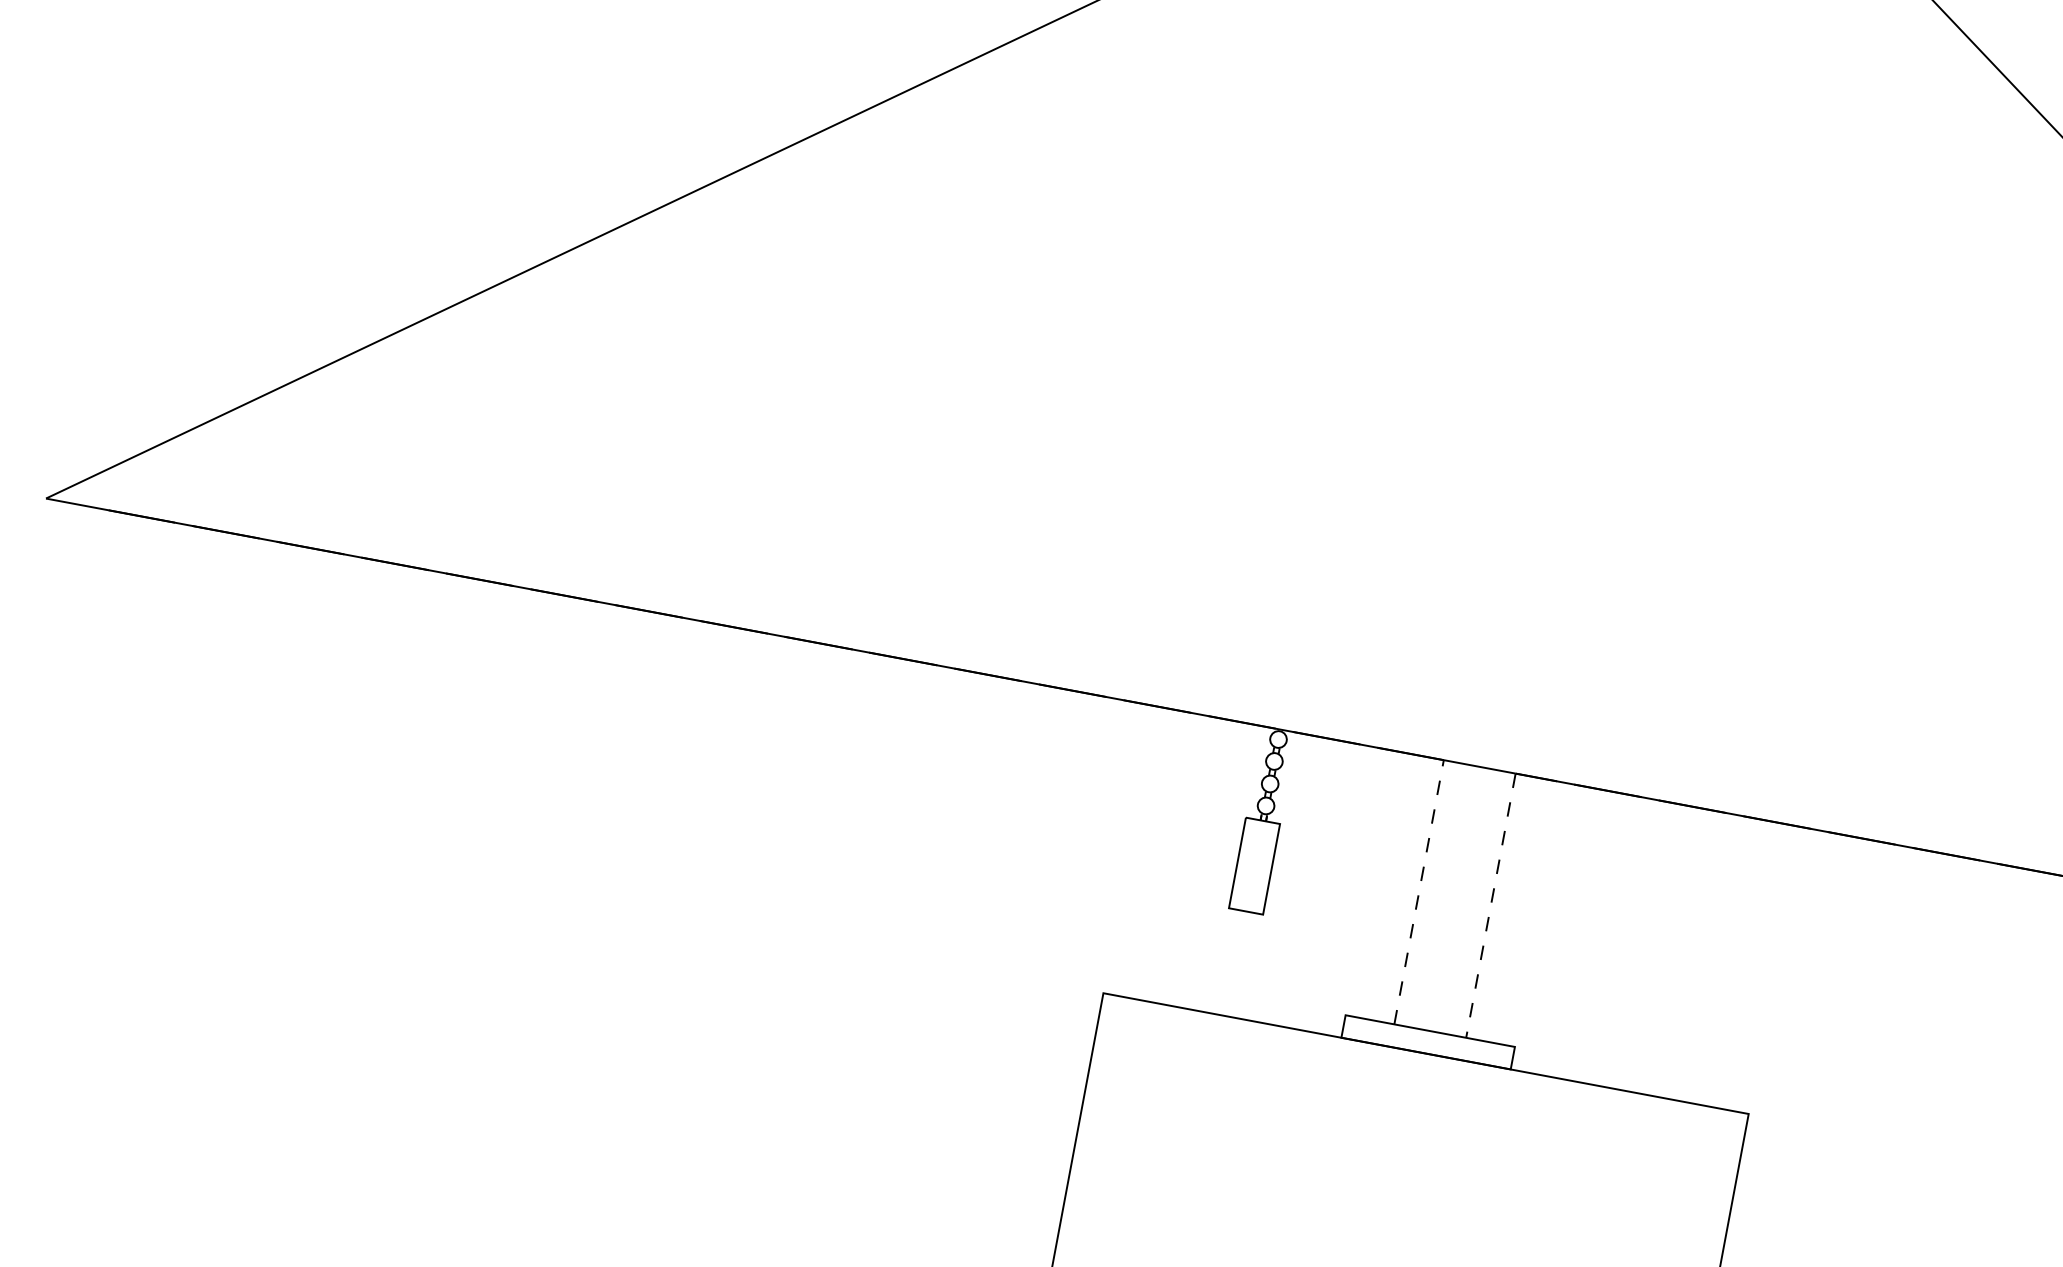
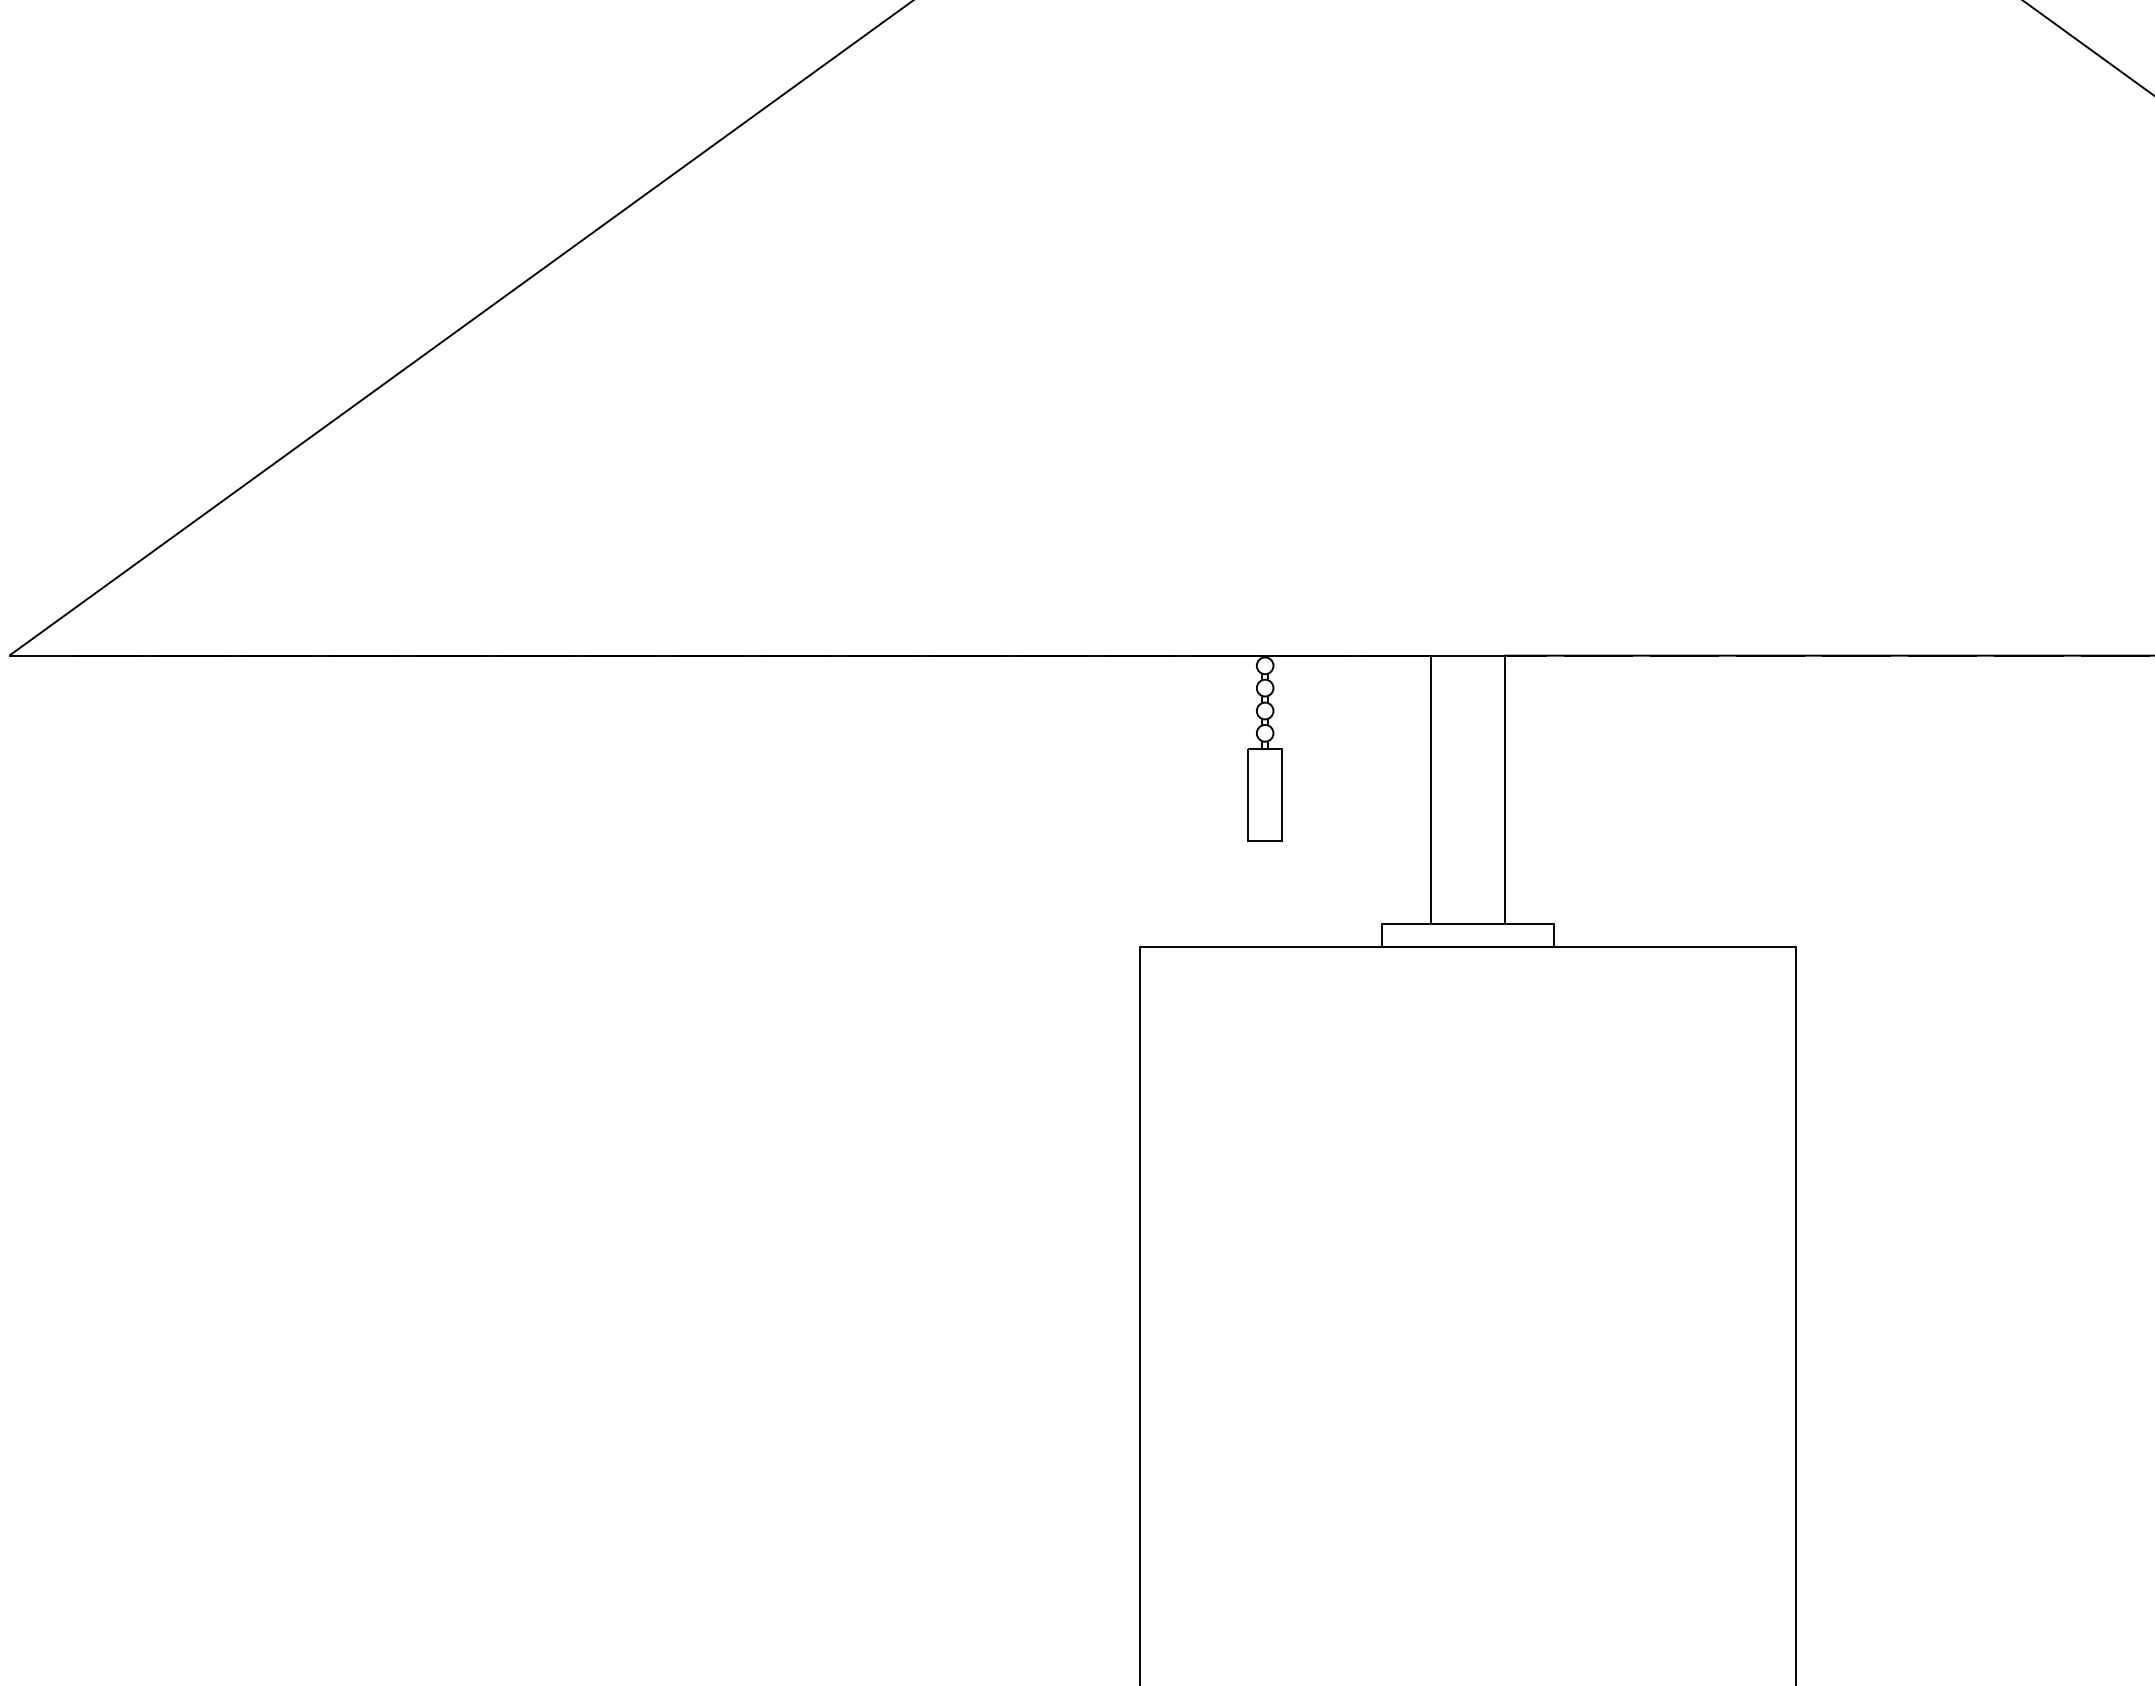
line: (1419, 891) -> (1431, 789), dashed -> solid
line: (1490, 906) -> (1504, 790), dashed -> solid

